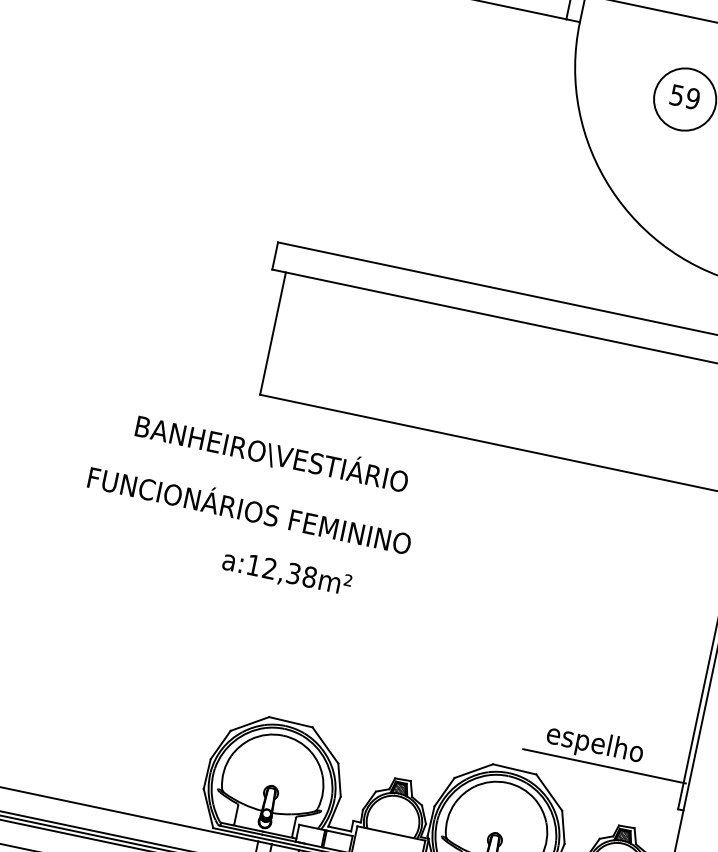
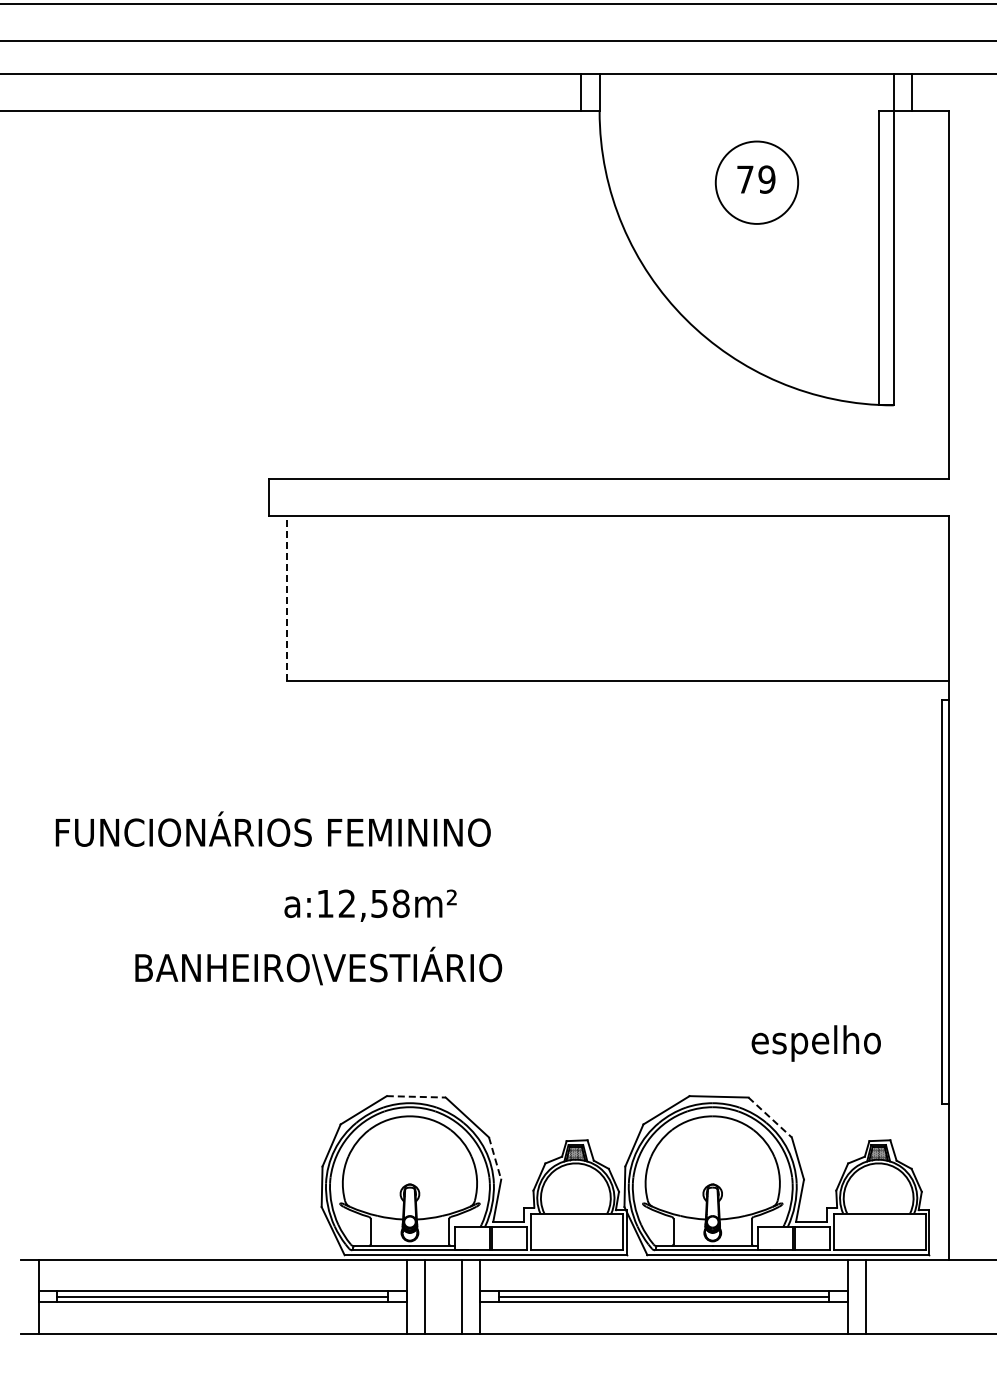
text: (677, 95) -> (745, 179), 59 -> 79
line: (273, 333) -> (287, 598), solid -> dashed
text: (272, 452) -> (318, 965), moved
text: (249, 507) -> (272, 828), moved
text: (293, 573) -> (379, 903), a:12,38m² -> a:12,58m²
line: (291, 722) -> (416, 1096), solid -> dashed
line: (604, 766) -> (834, 1068), removed
line: (339, 780) -> (495, 1158), solid -> dashed
line: (549, 792) -> (770, 1117), solid -> dashed

